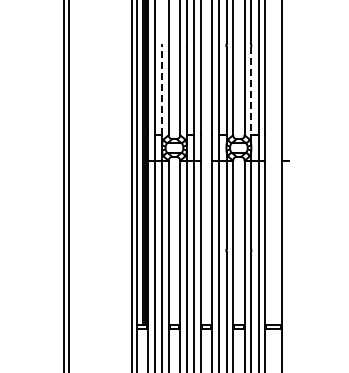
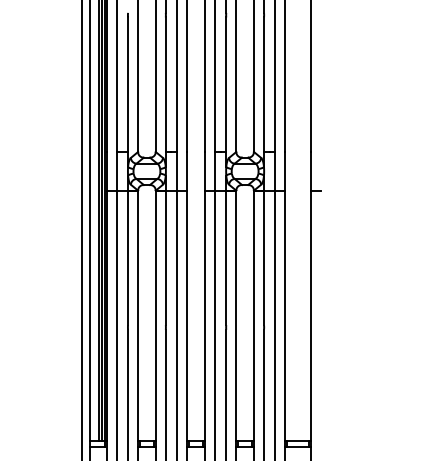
line: (162, 90) -> (128, 83), dashed -> solid
line: (251, 91) -> (264, 85), dashed -> solid

